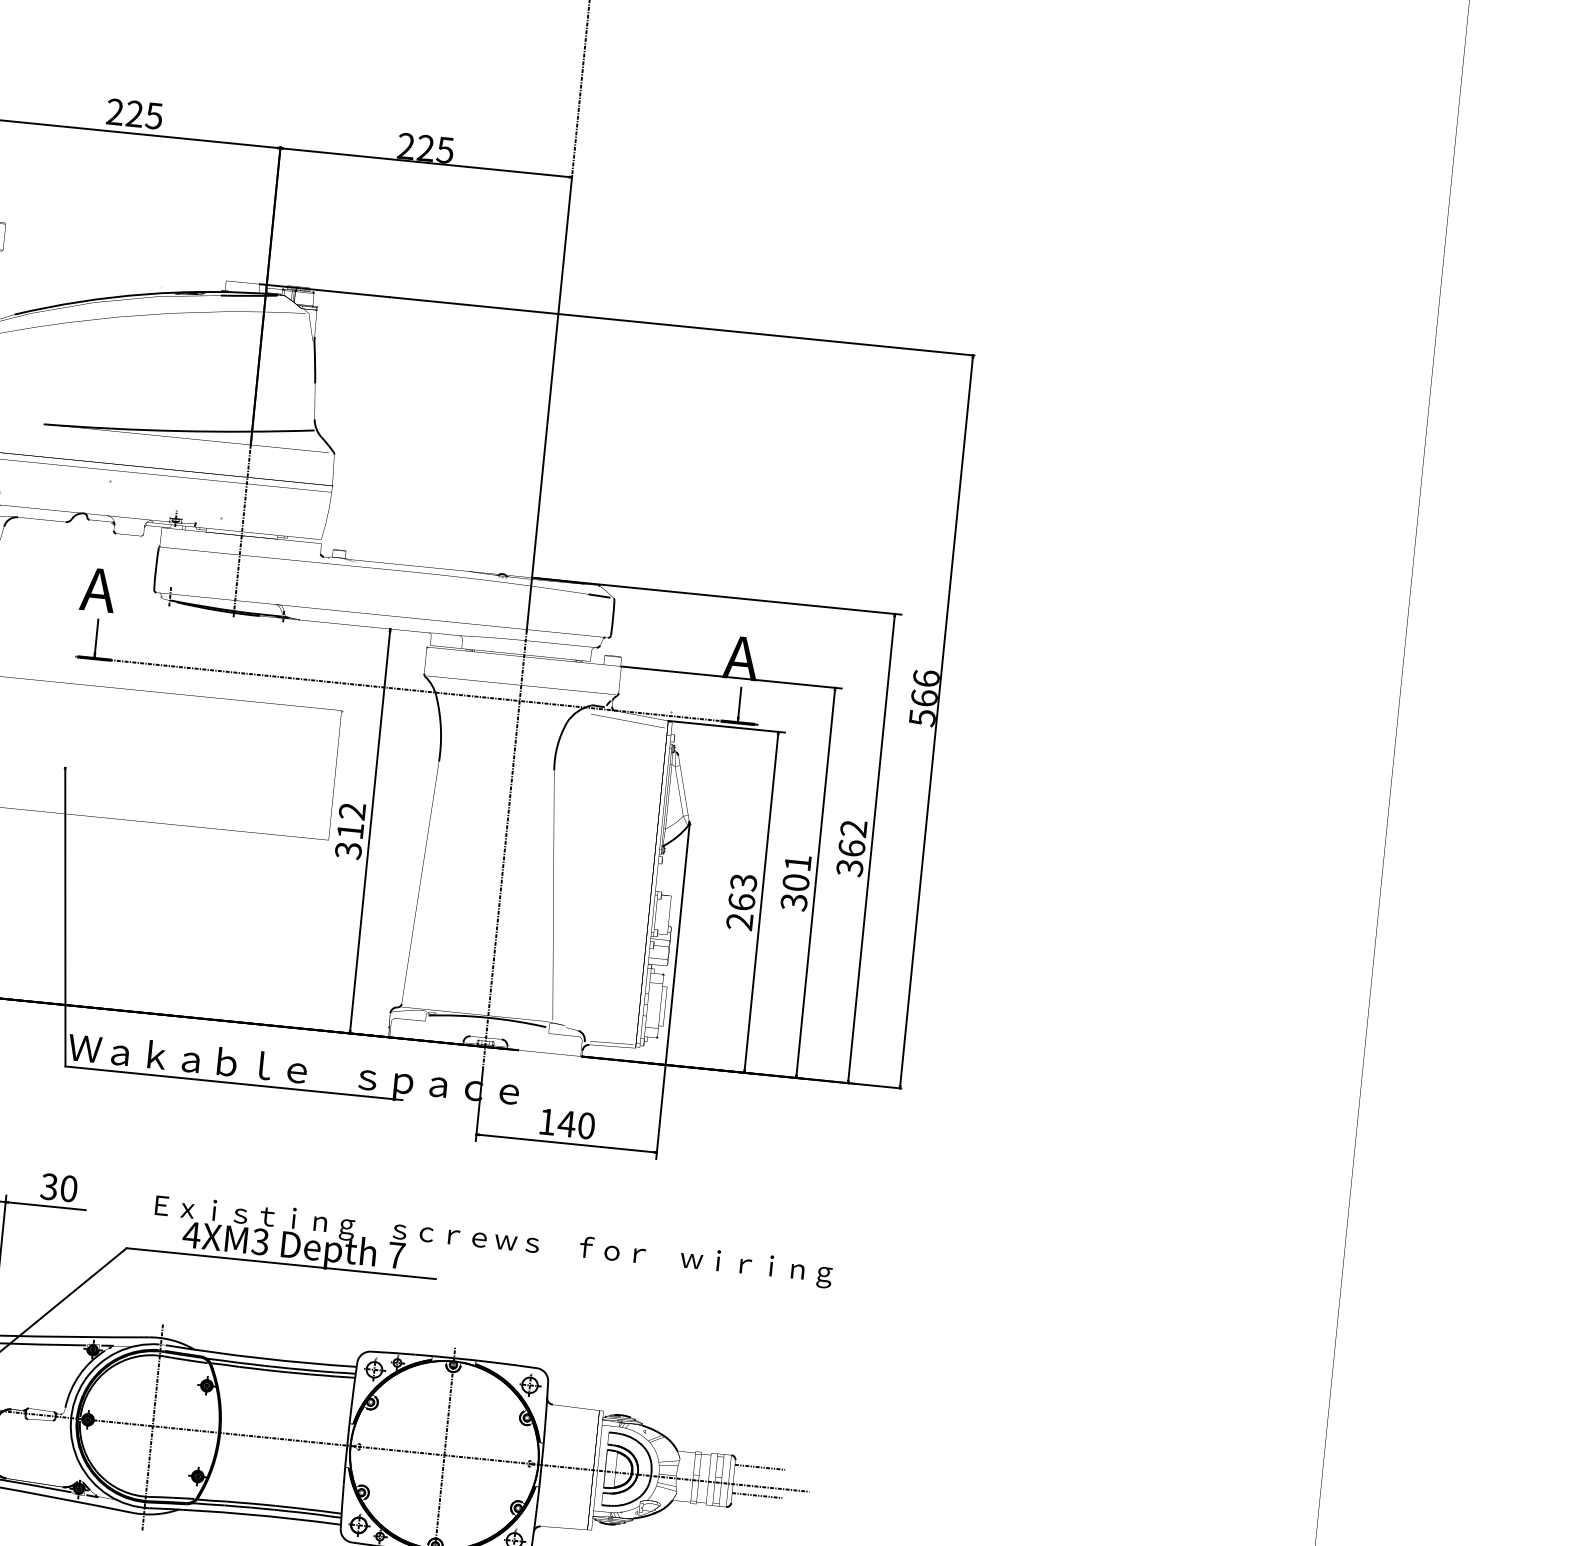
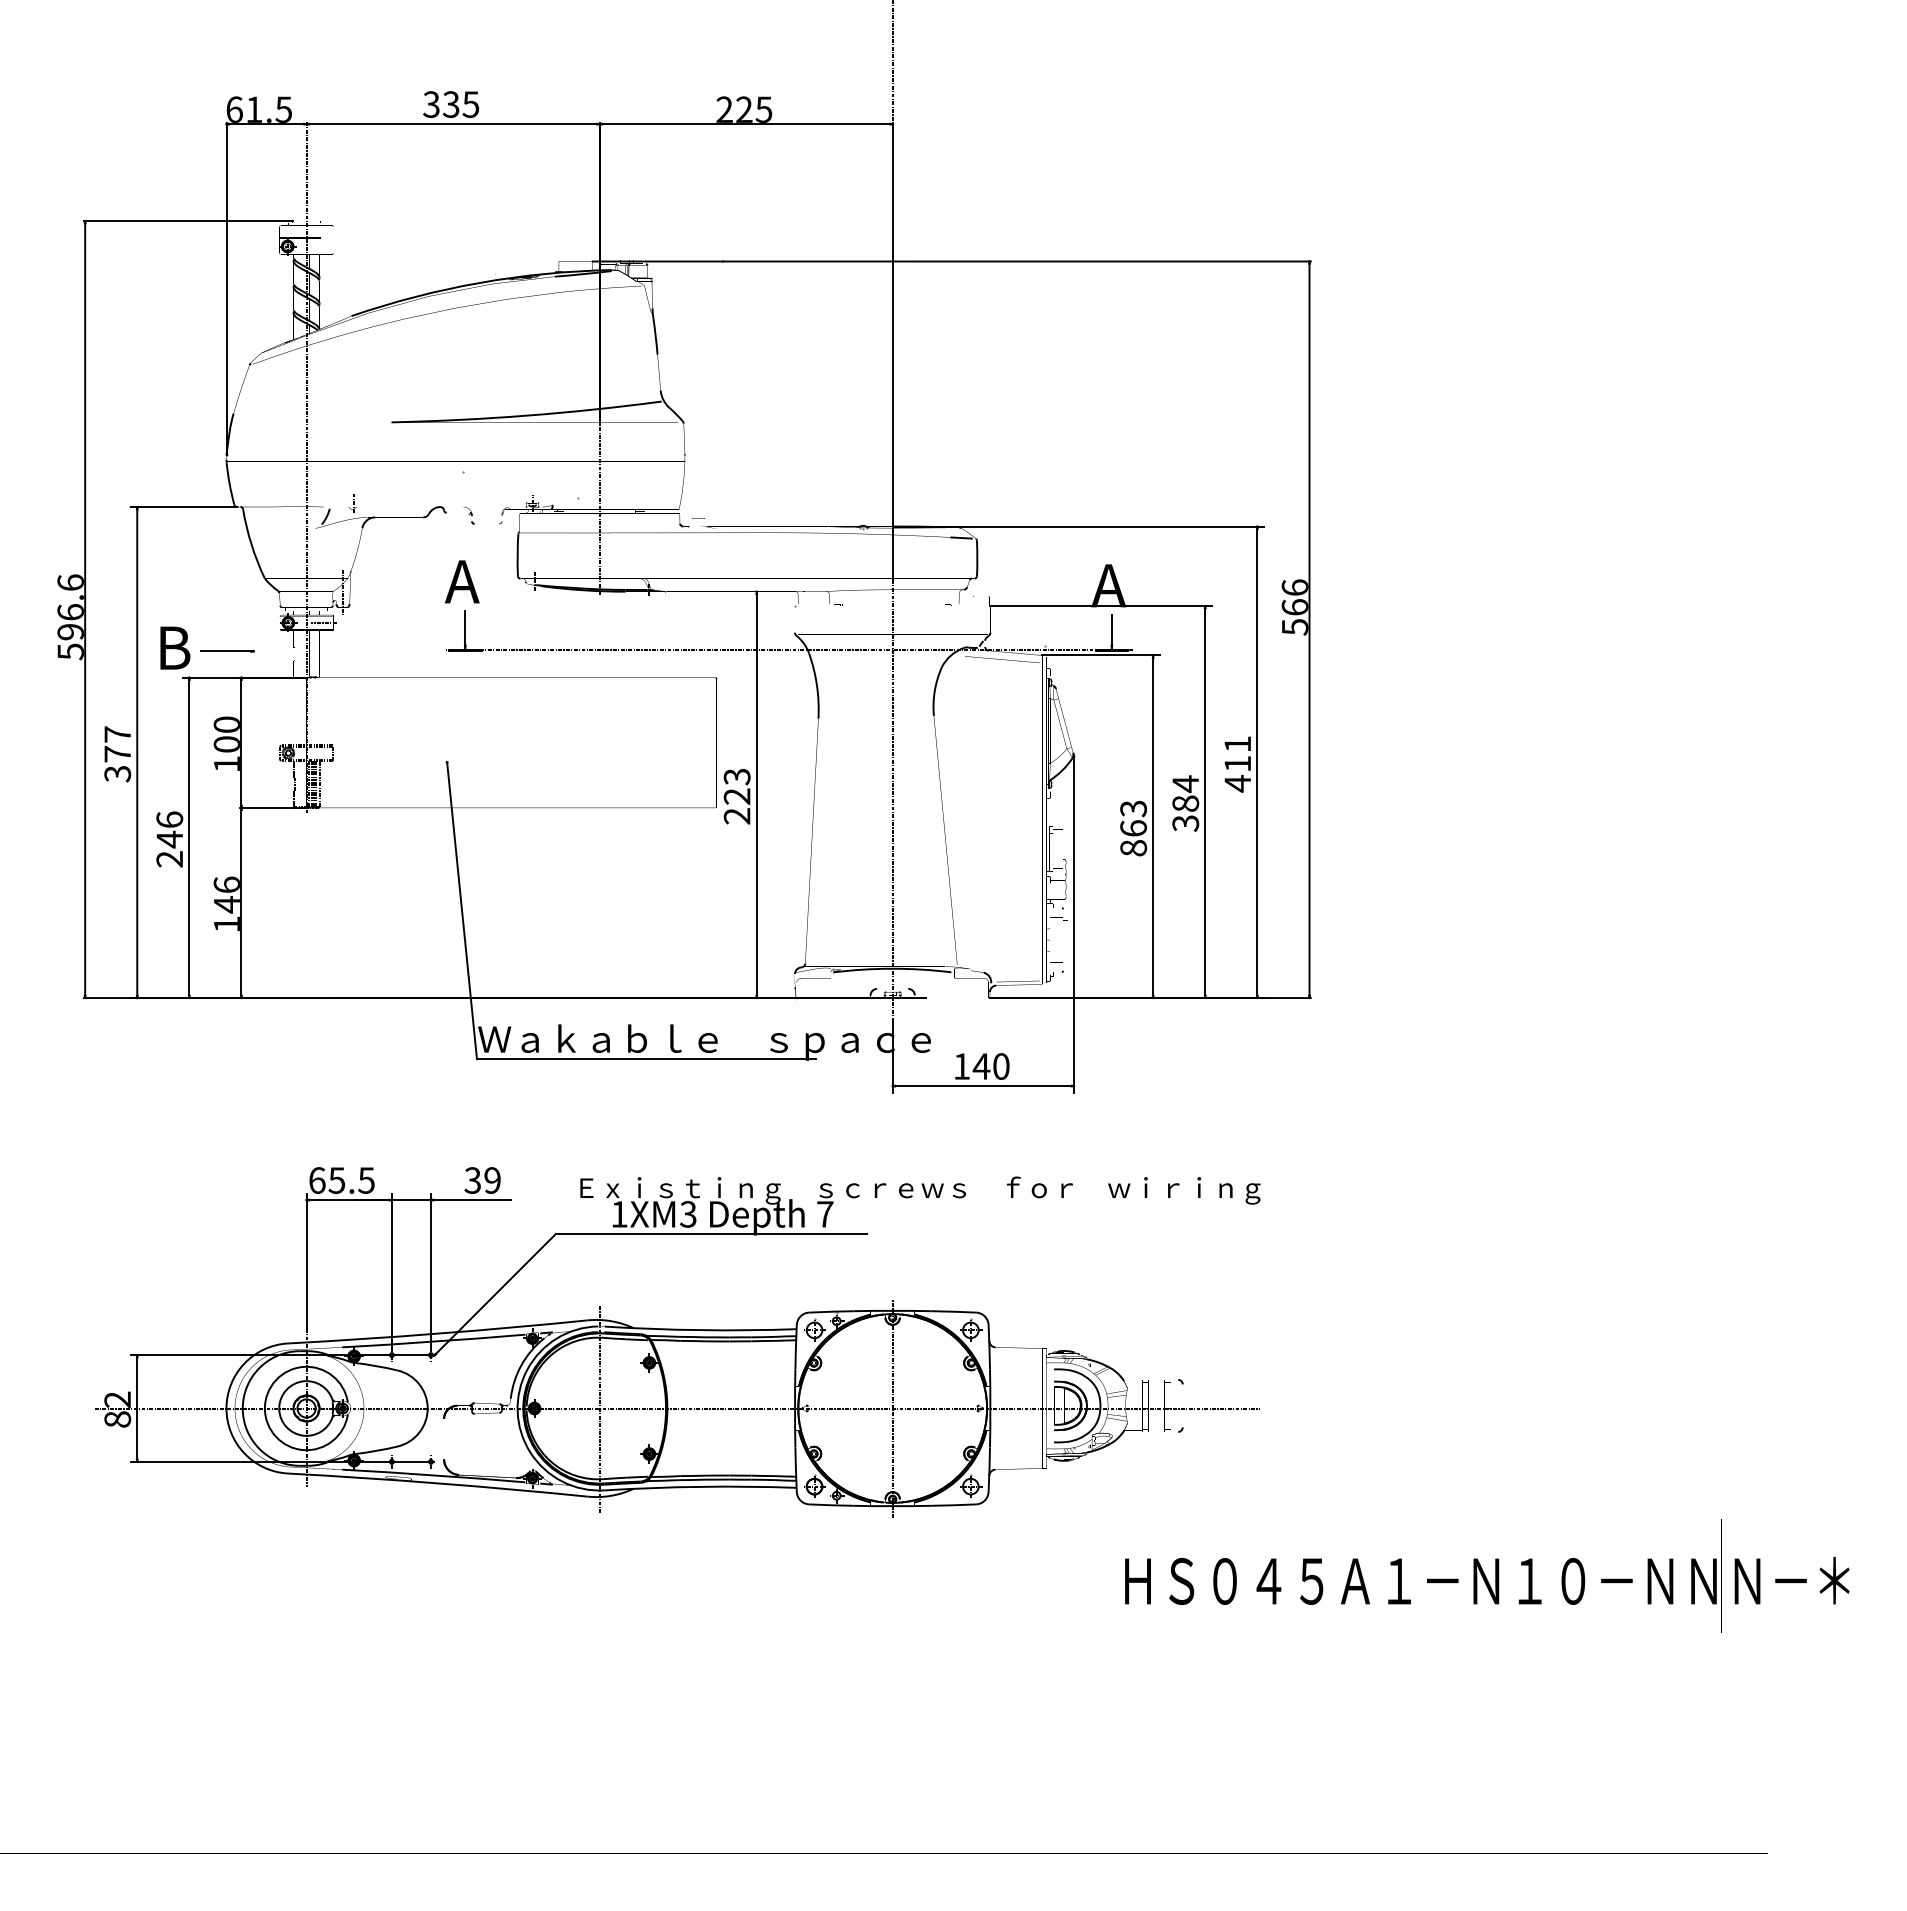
text: (124, 112) -> (441, 104), 225 -> 335
text: (349, 830) -> (736, 796), 312 -> 223
text: (851, 848) -> (1237, 764), 362 -> 411
text: (796, 872) -> (1185, 793), 301 -> 384
text: (739, 922) -> (1133, 848), 263 -> 863
text: (68, 1188) -> (492, 1180), 30 -> 39
text: (191, 1235) -> (619, 1214), 4XM3 -> 1XM3
line: (759, 1467) -> (1207, 1389), removed
line: (756, 1495) -> (1207, 1417), removed

